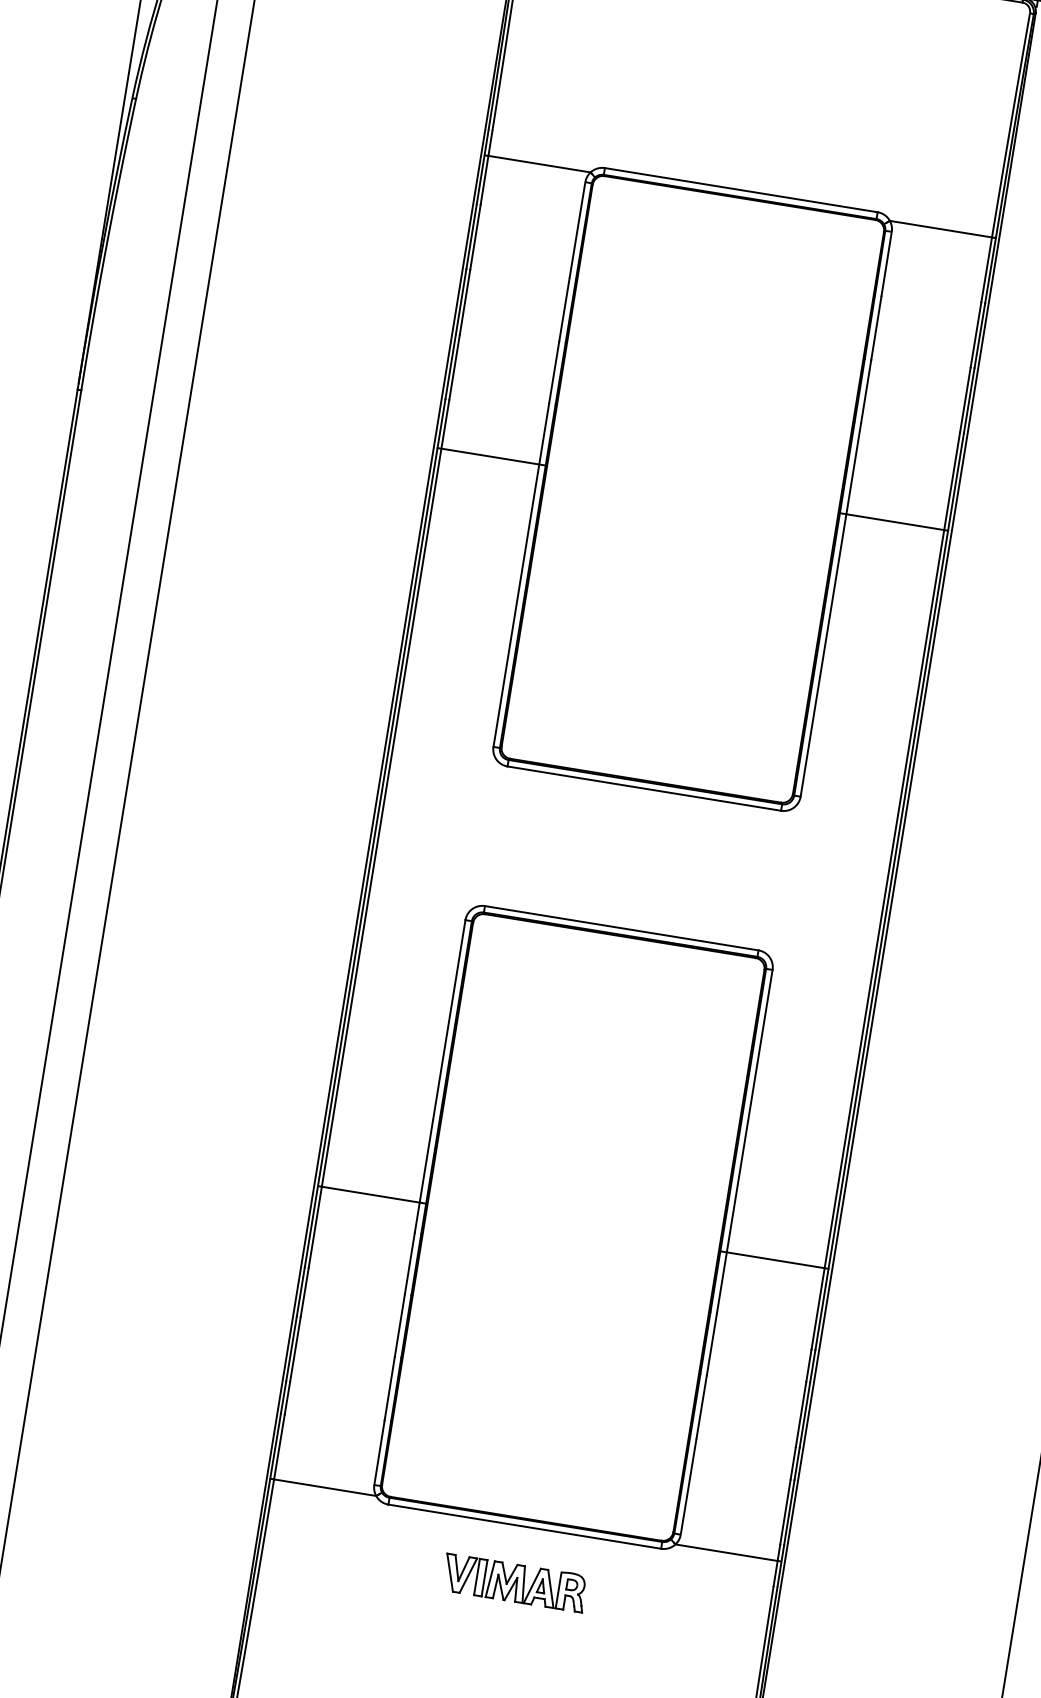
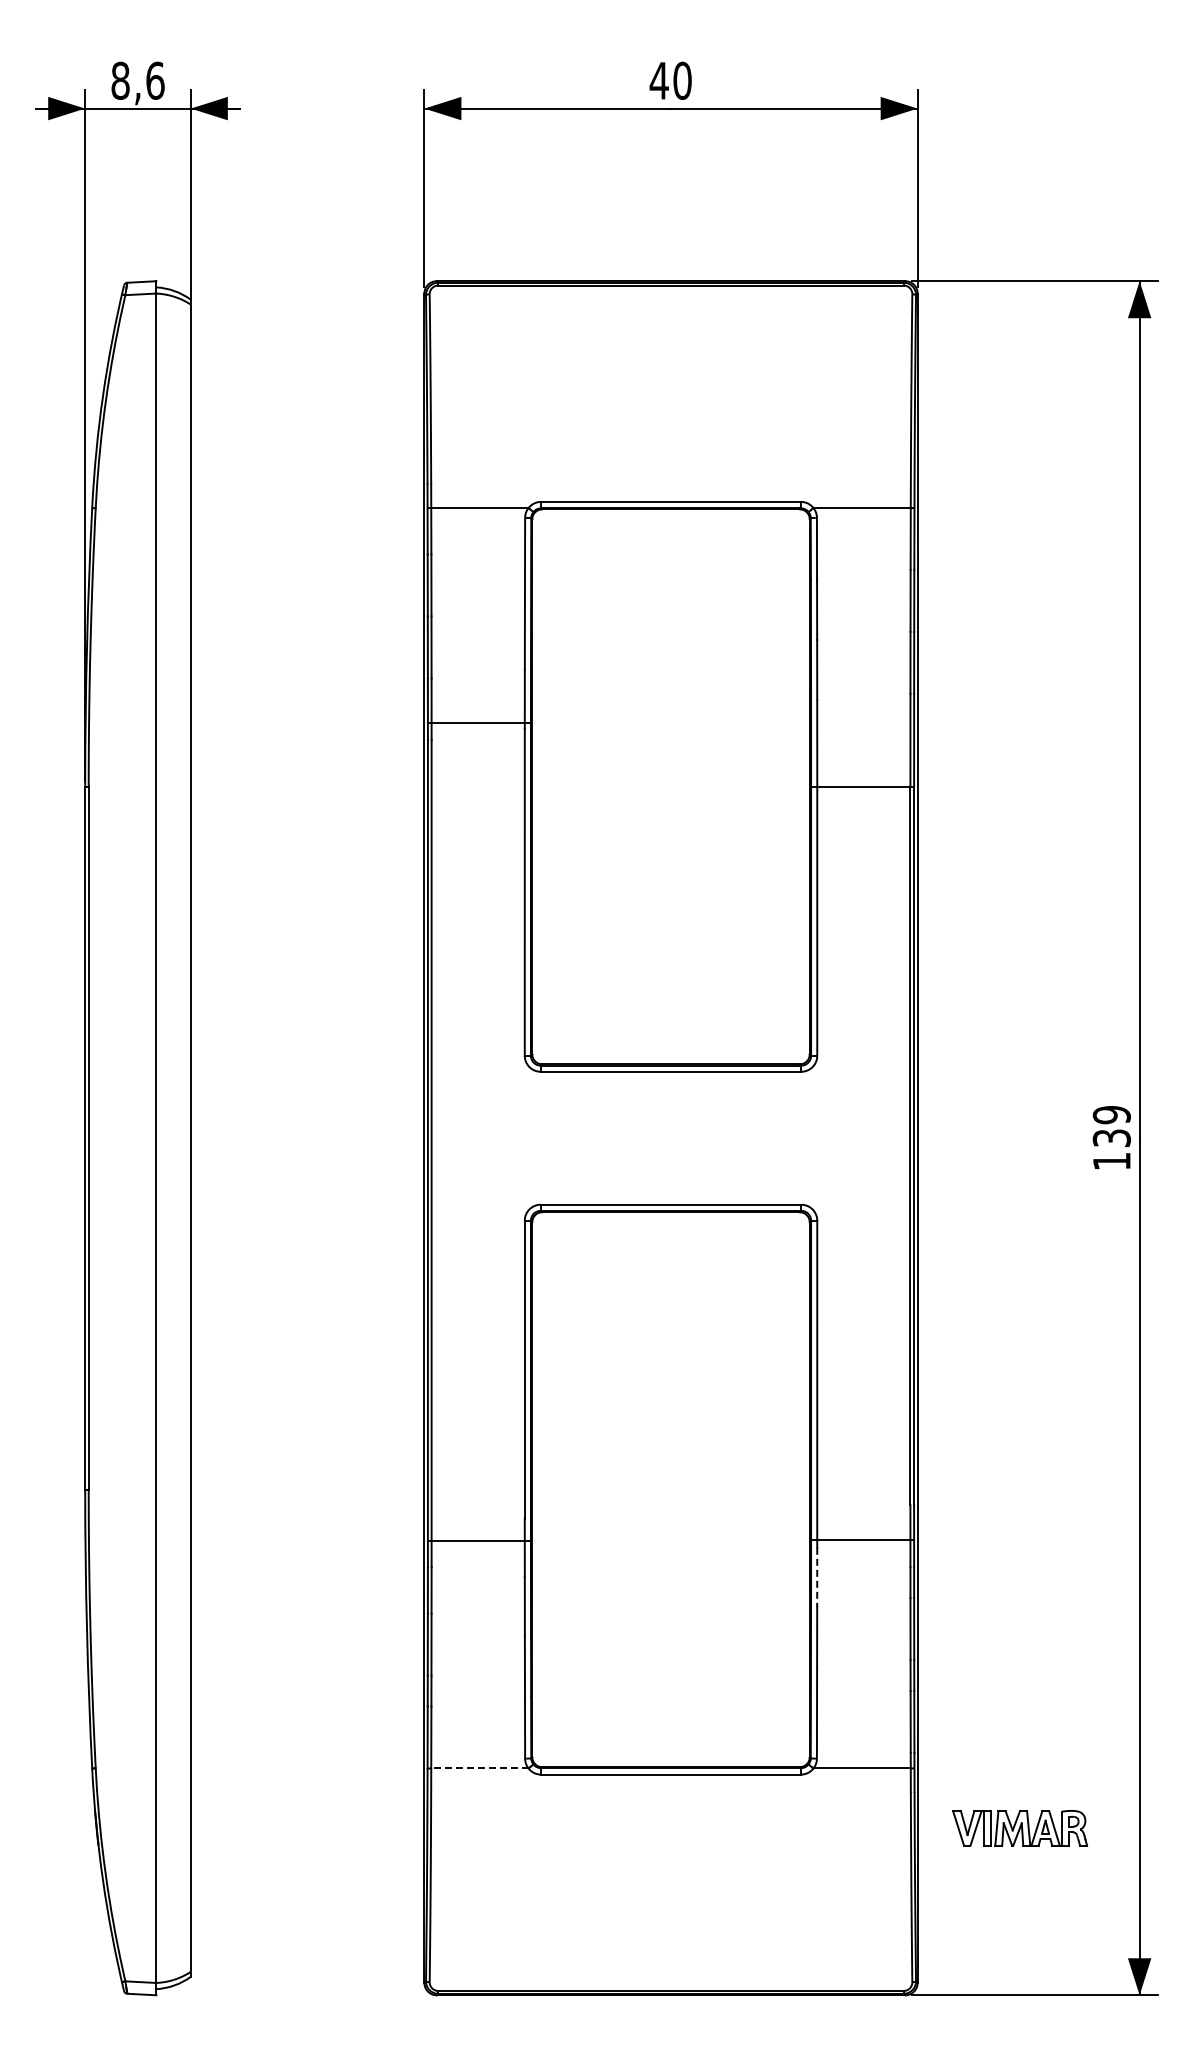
line: (490, 456) -> (478, 722), moved
line: (371, 1194) -> (478, 1540), moved
line: (774, 1259) -> (862, 1539), moved
line: (712, 1344) -> (817, 1577), solid -> dashed
line: (324, 1487) -> (479, 1768), solid -> dashed
part: (515, 1583) -> (1020, 1828), moved

